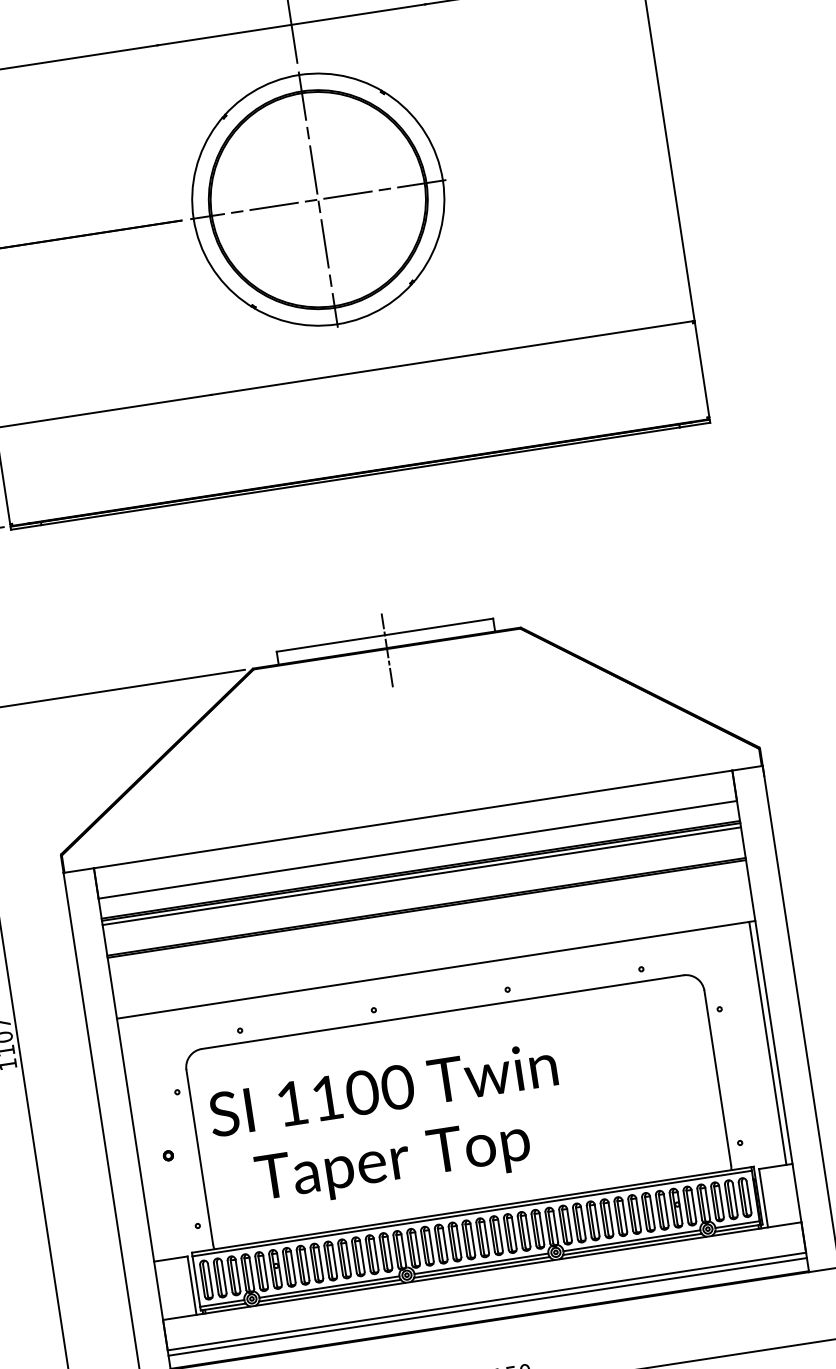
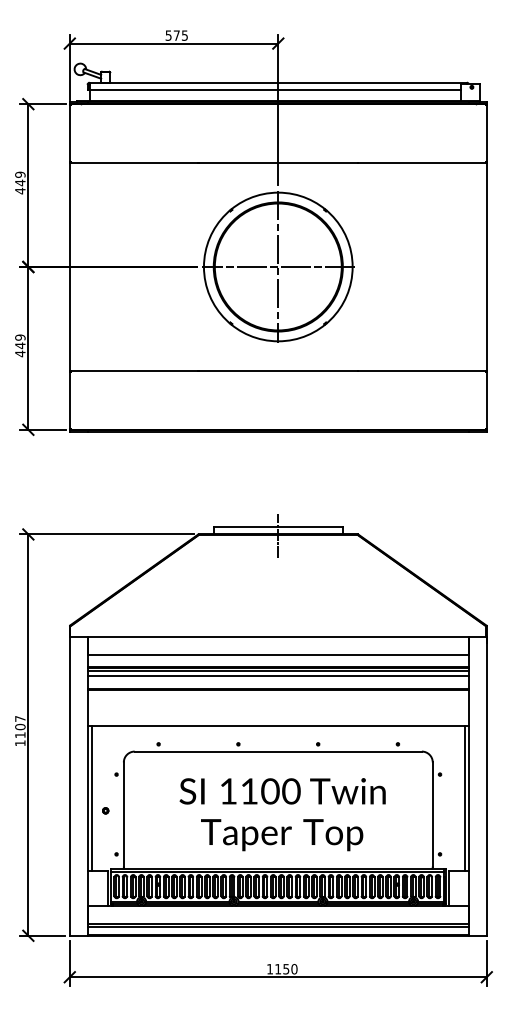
line: (421, 884) -> (277, 675), added
text: (388, 1128) -> (282, 814), moved
line: (141, 1138) -> (91, 798), added

